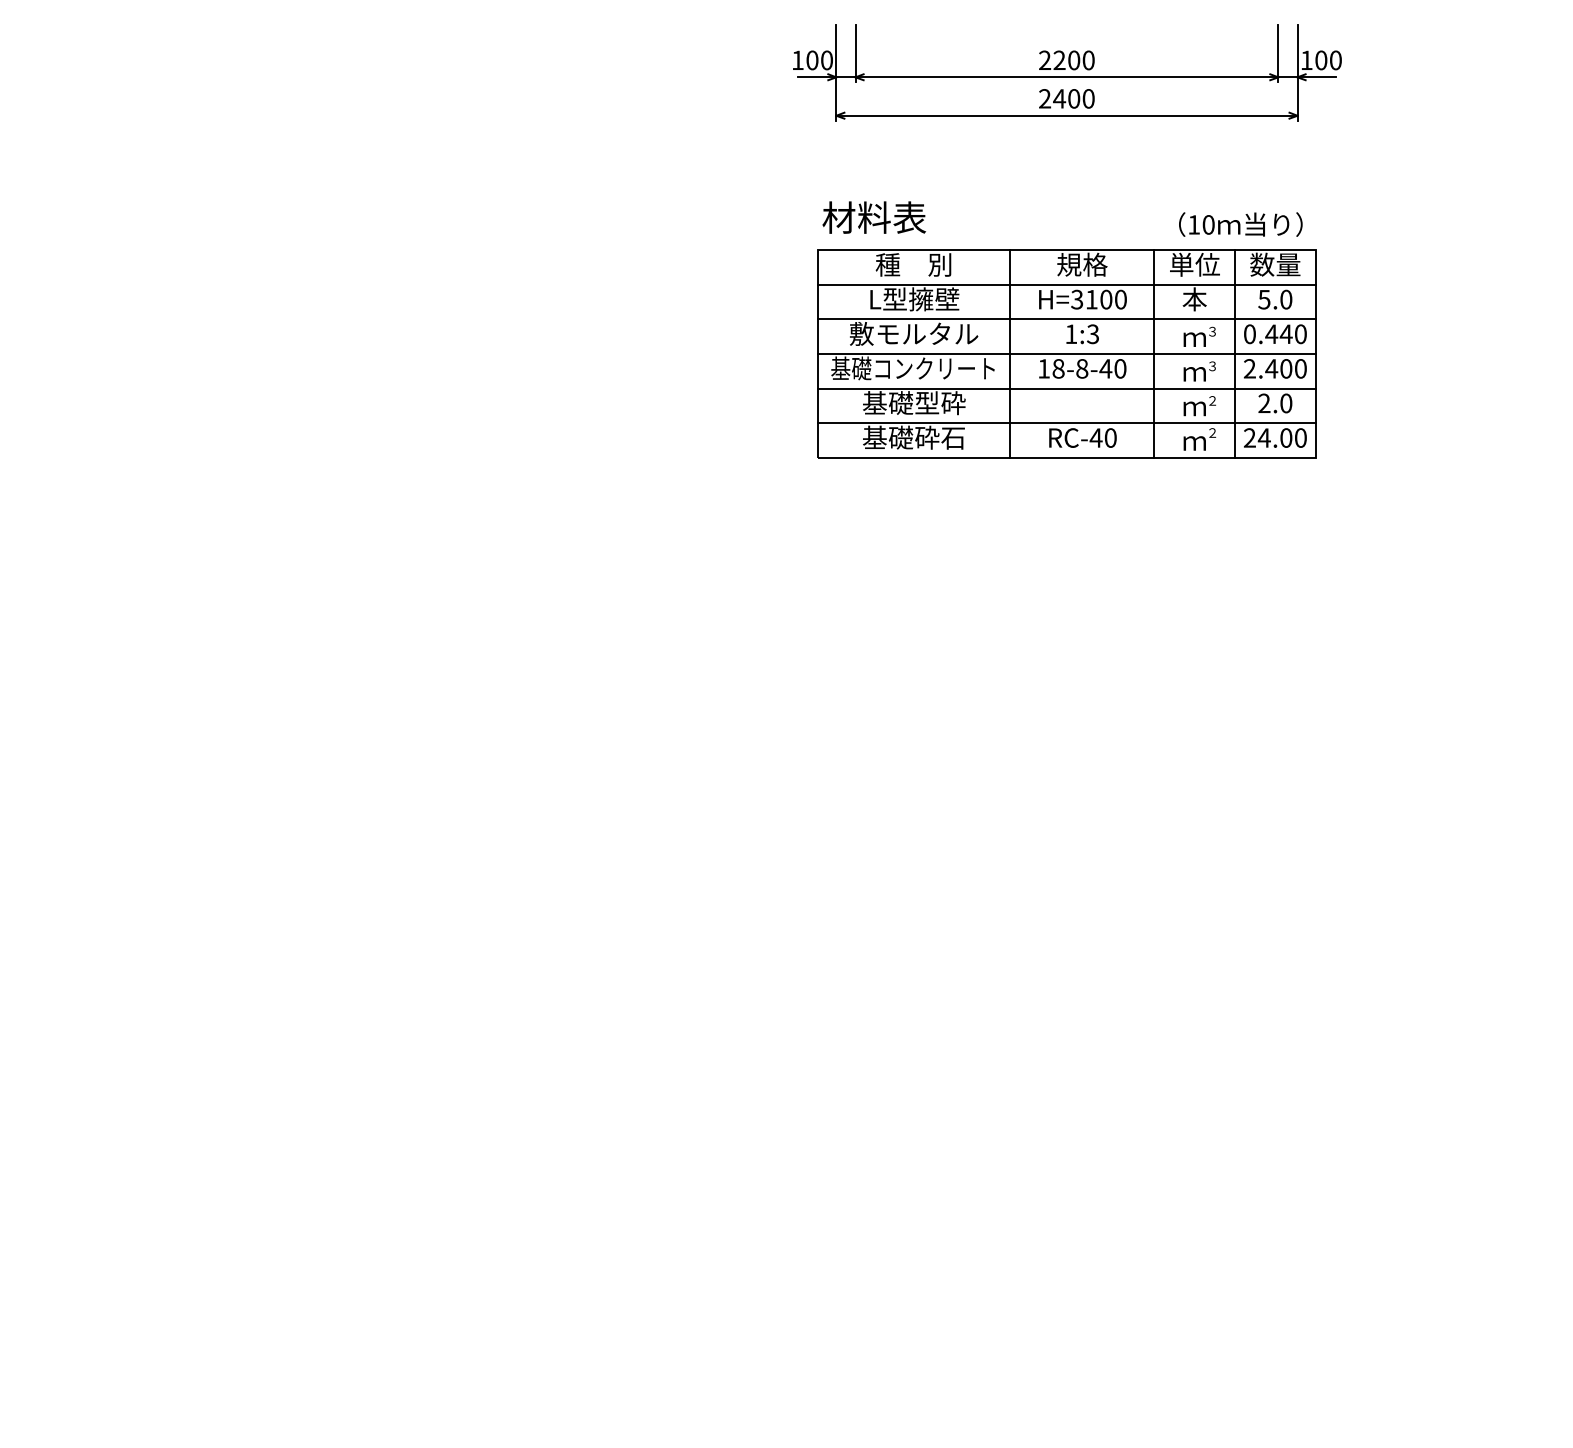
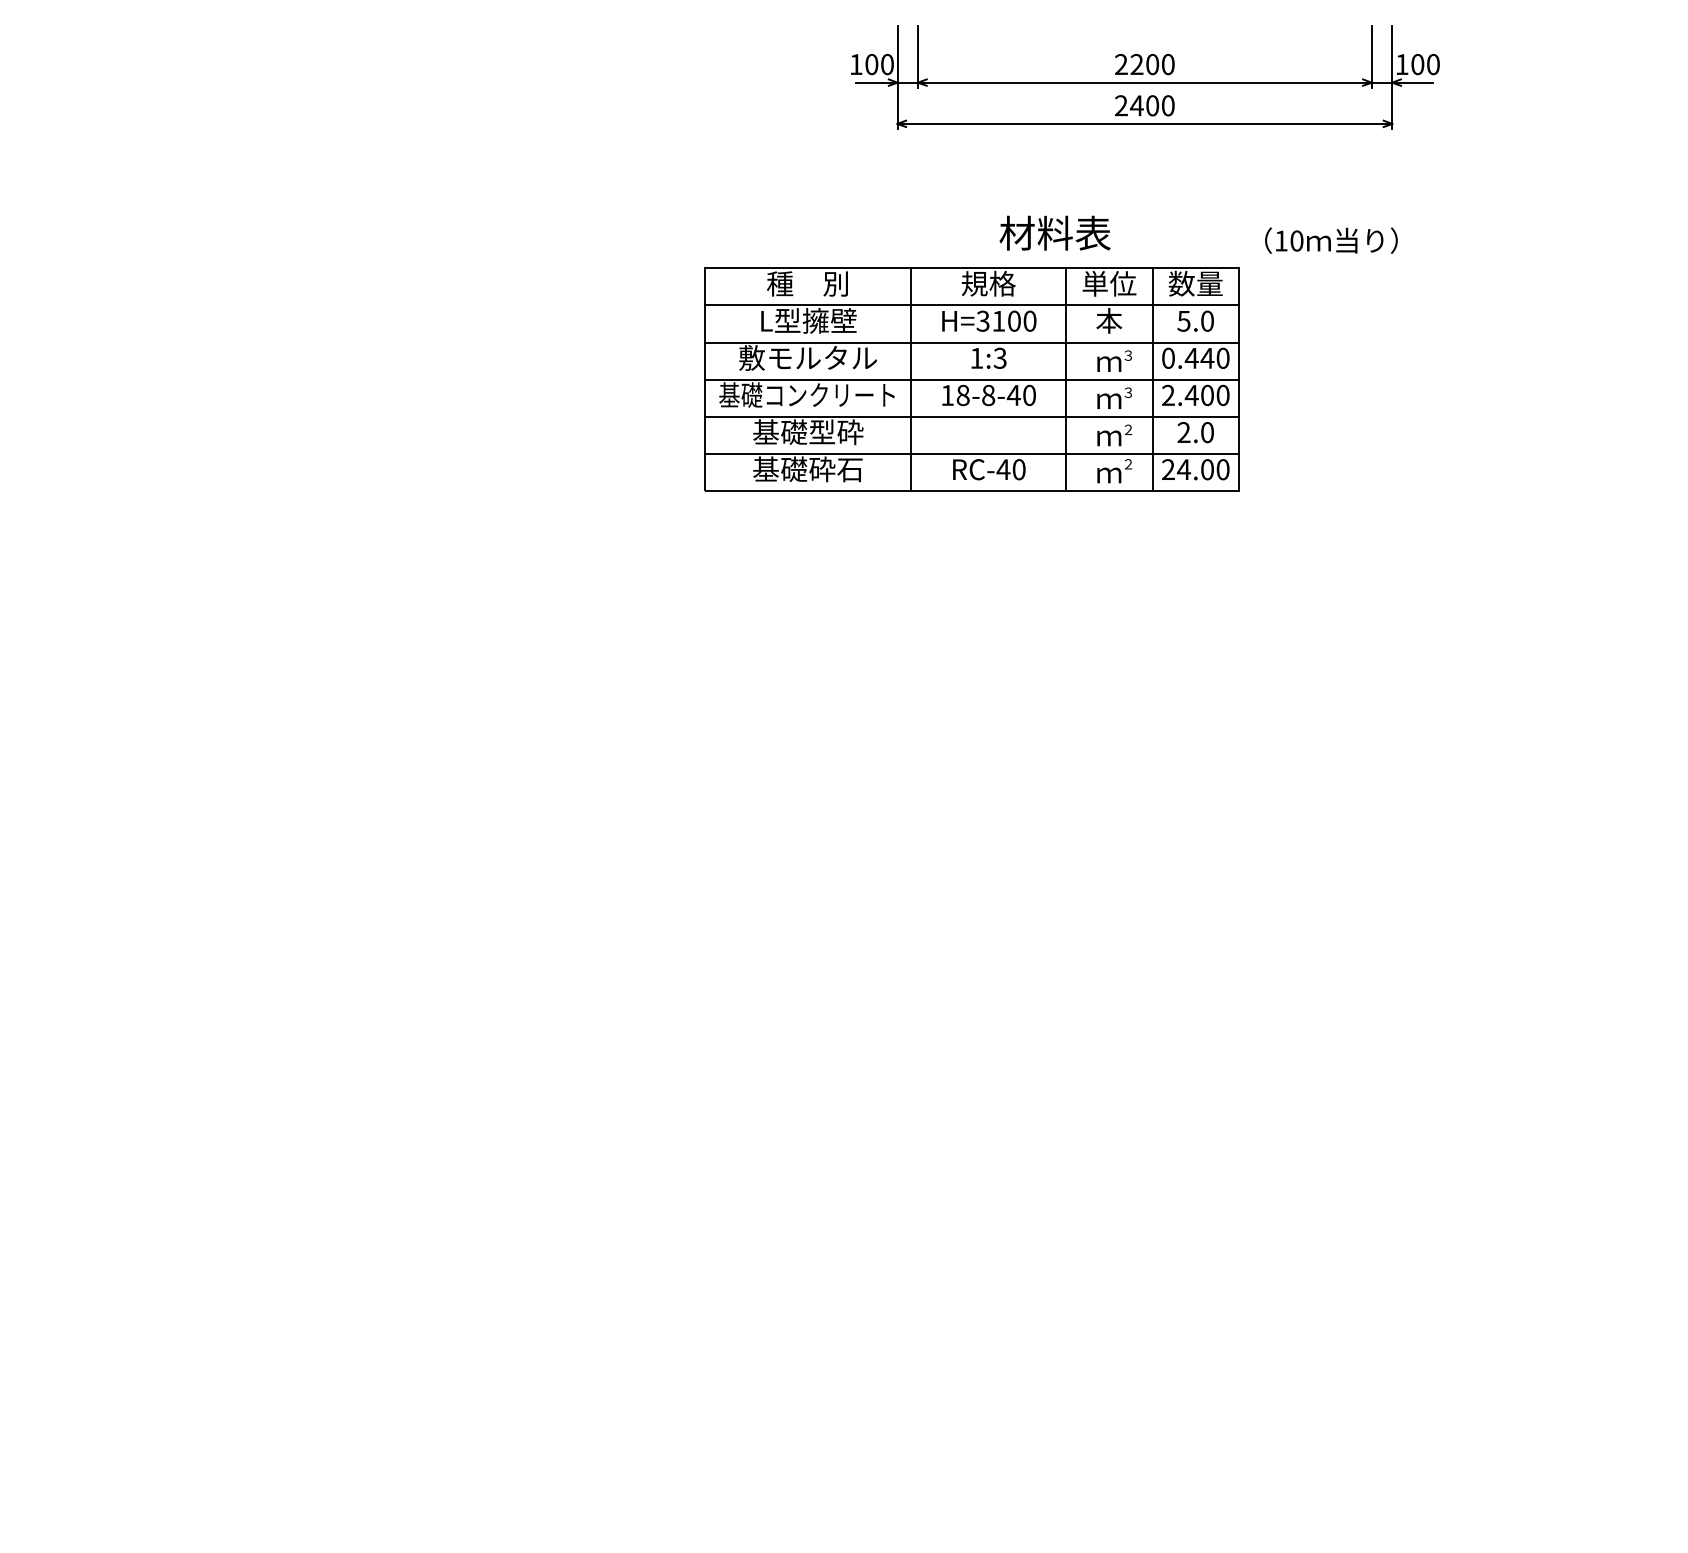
text: (874, 217) -> (1055, 233), moved
part: (1066, 353) -> (971, 378), moved

